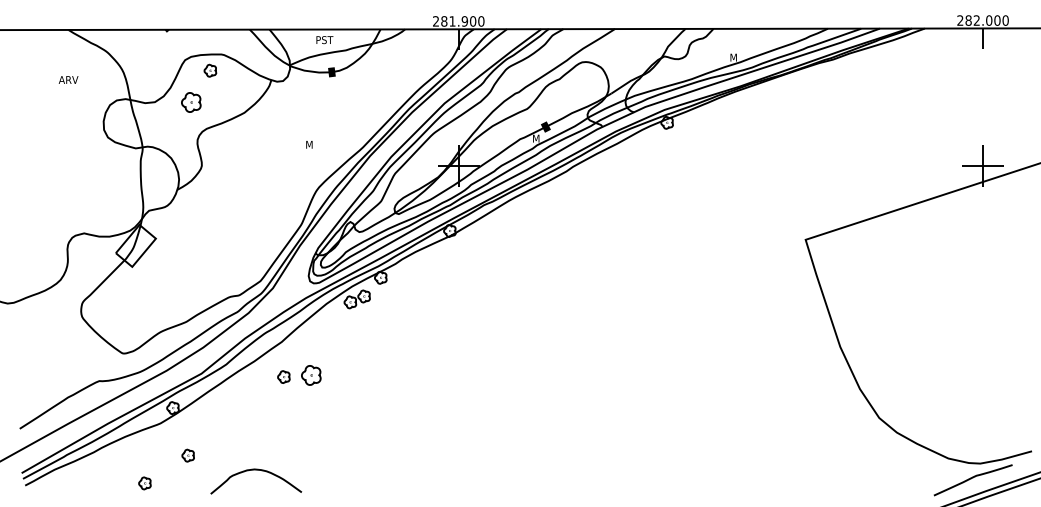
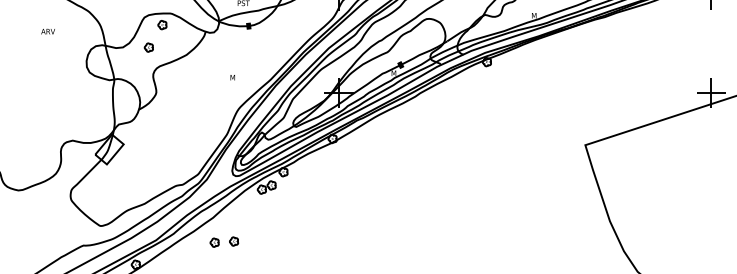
text: (68, 79) -> (48, 31), moved
part: (191, 102) -> (149, 47), size x0.62
part: (310, 375) -> (233, 241), size x0.62

